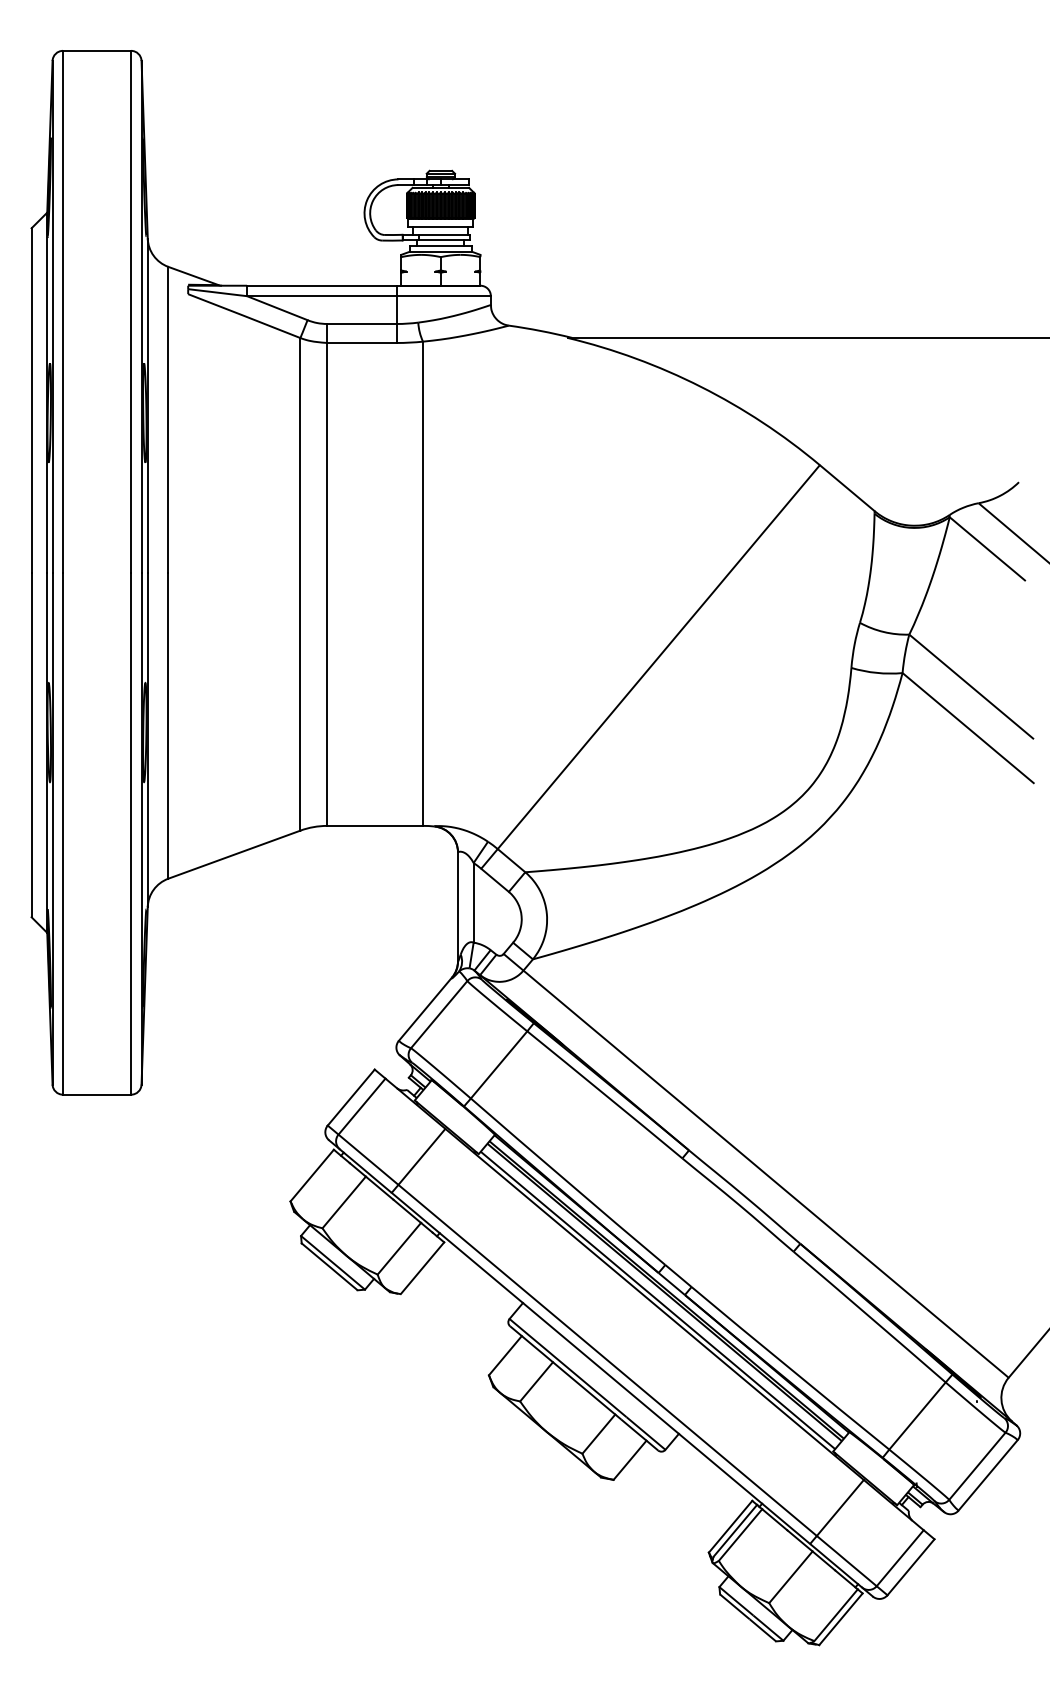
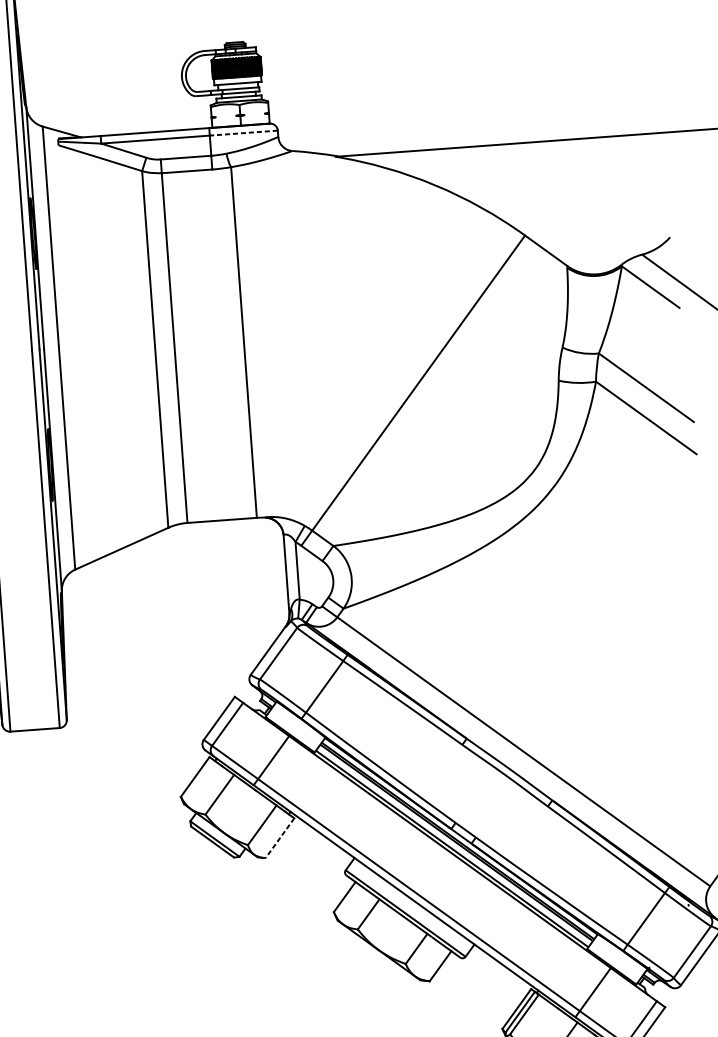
line: (443, 296) -> (243, 133), solid -> dashed
line: (422, 1268) -> (280, 838), solid -> dashed

